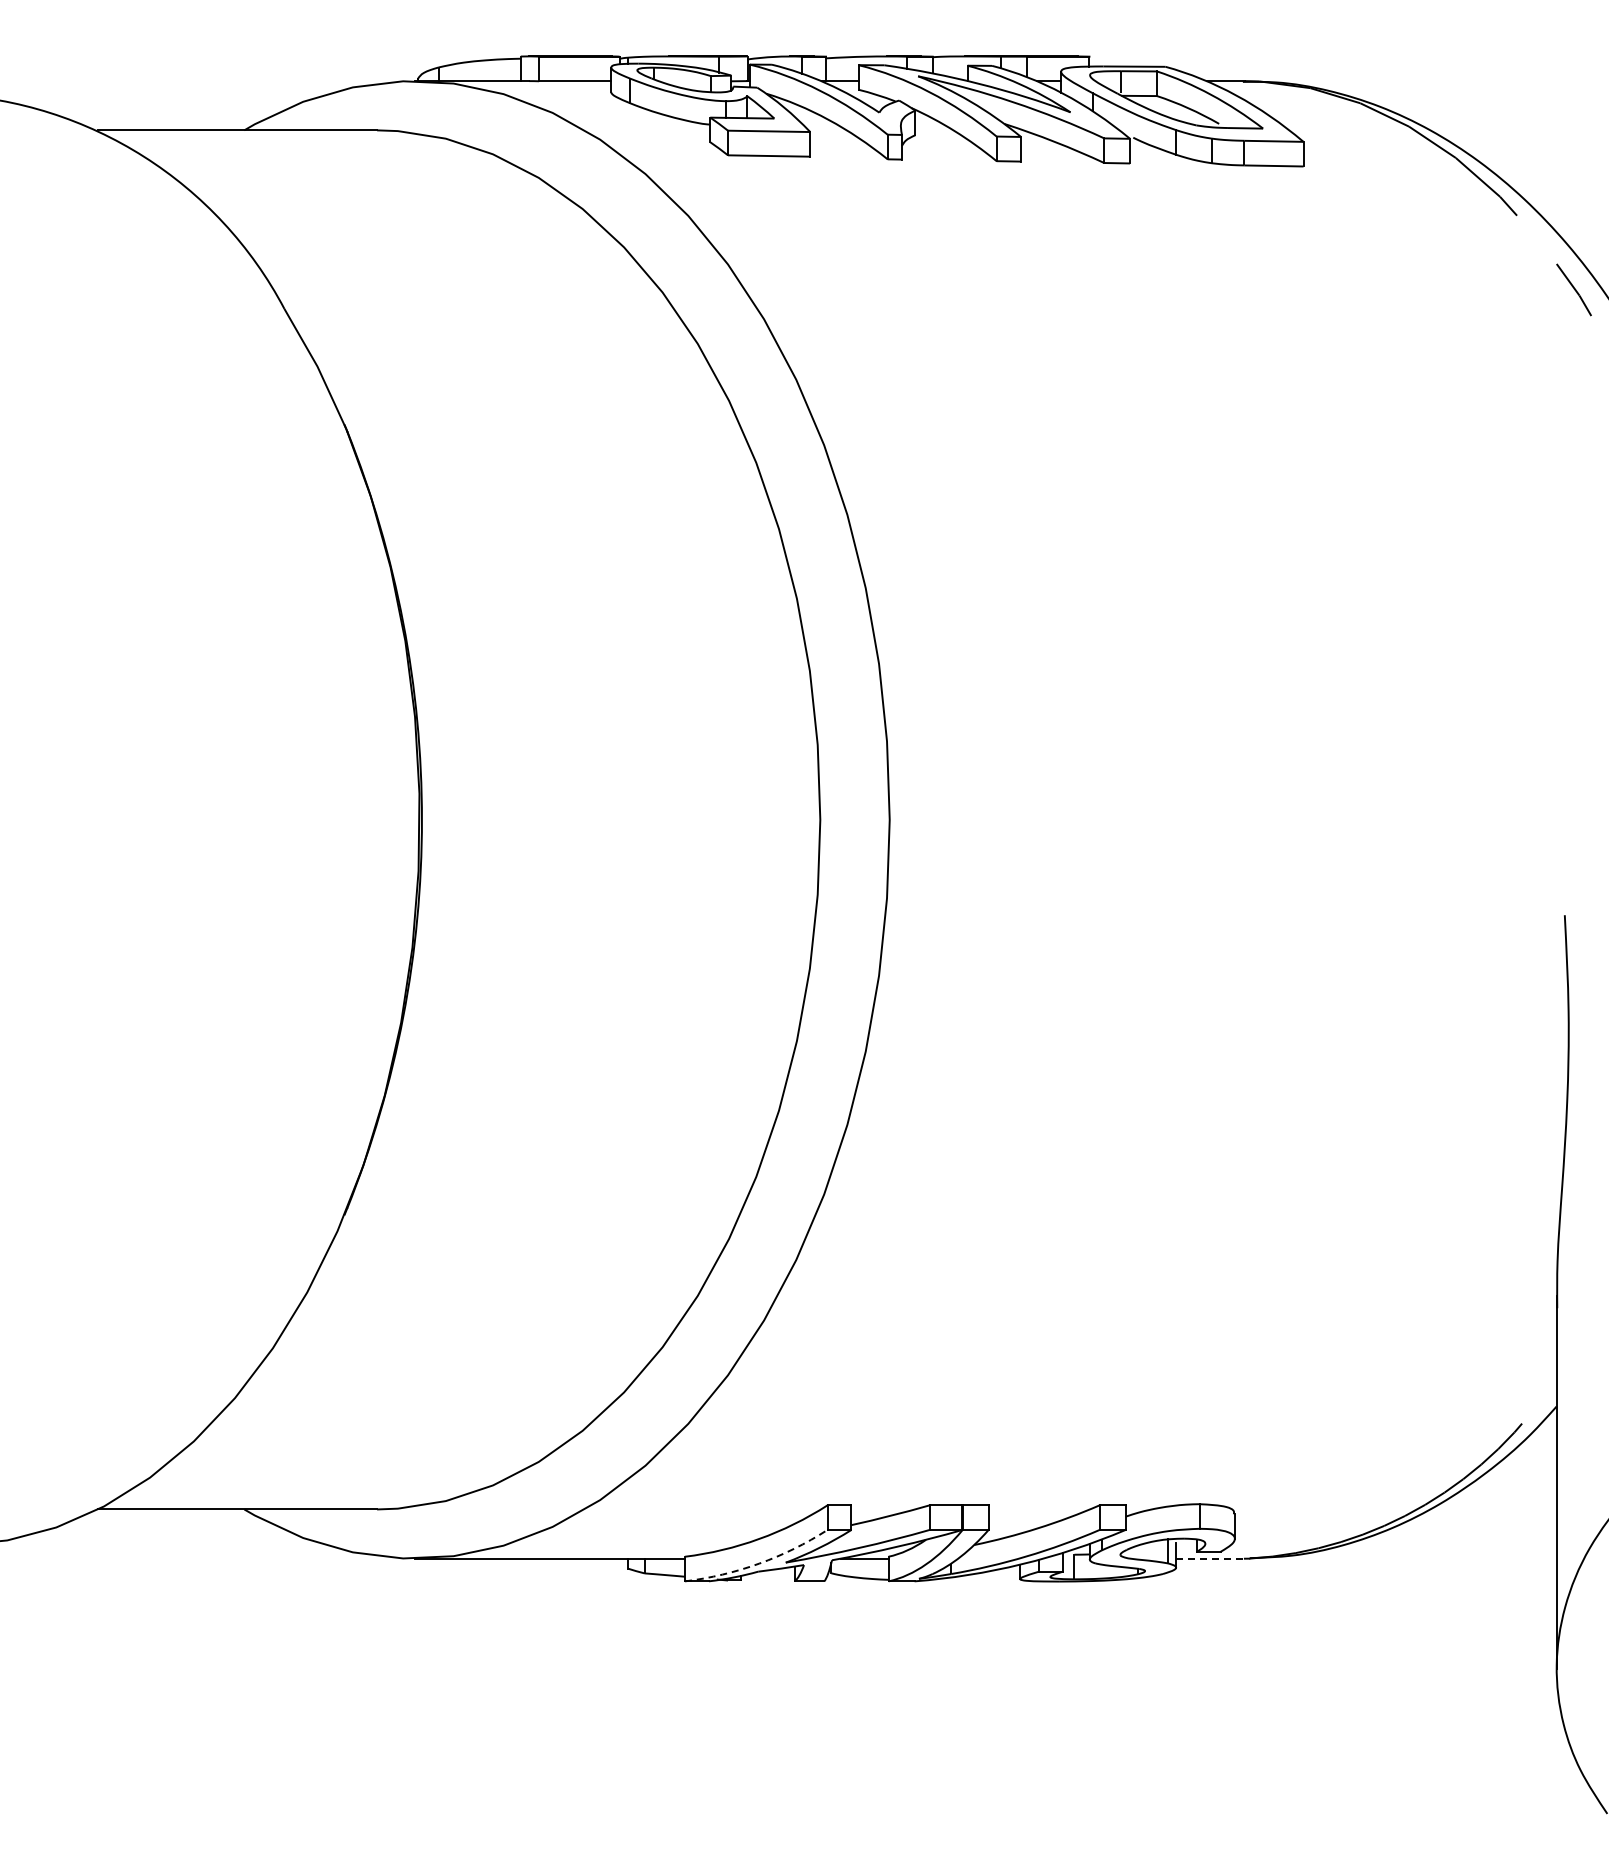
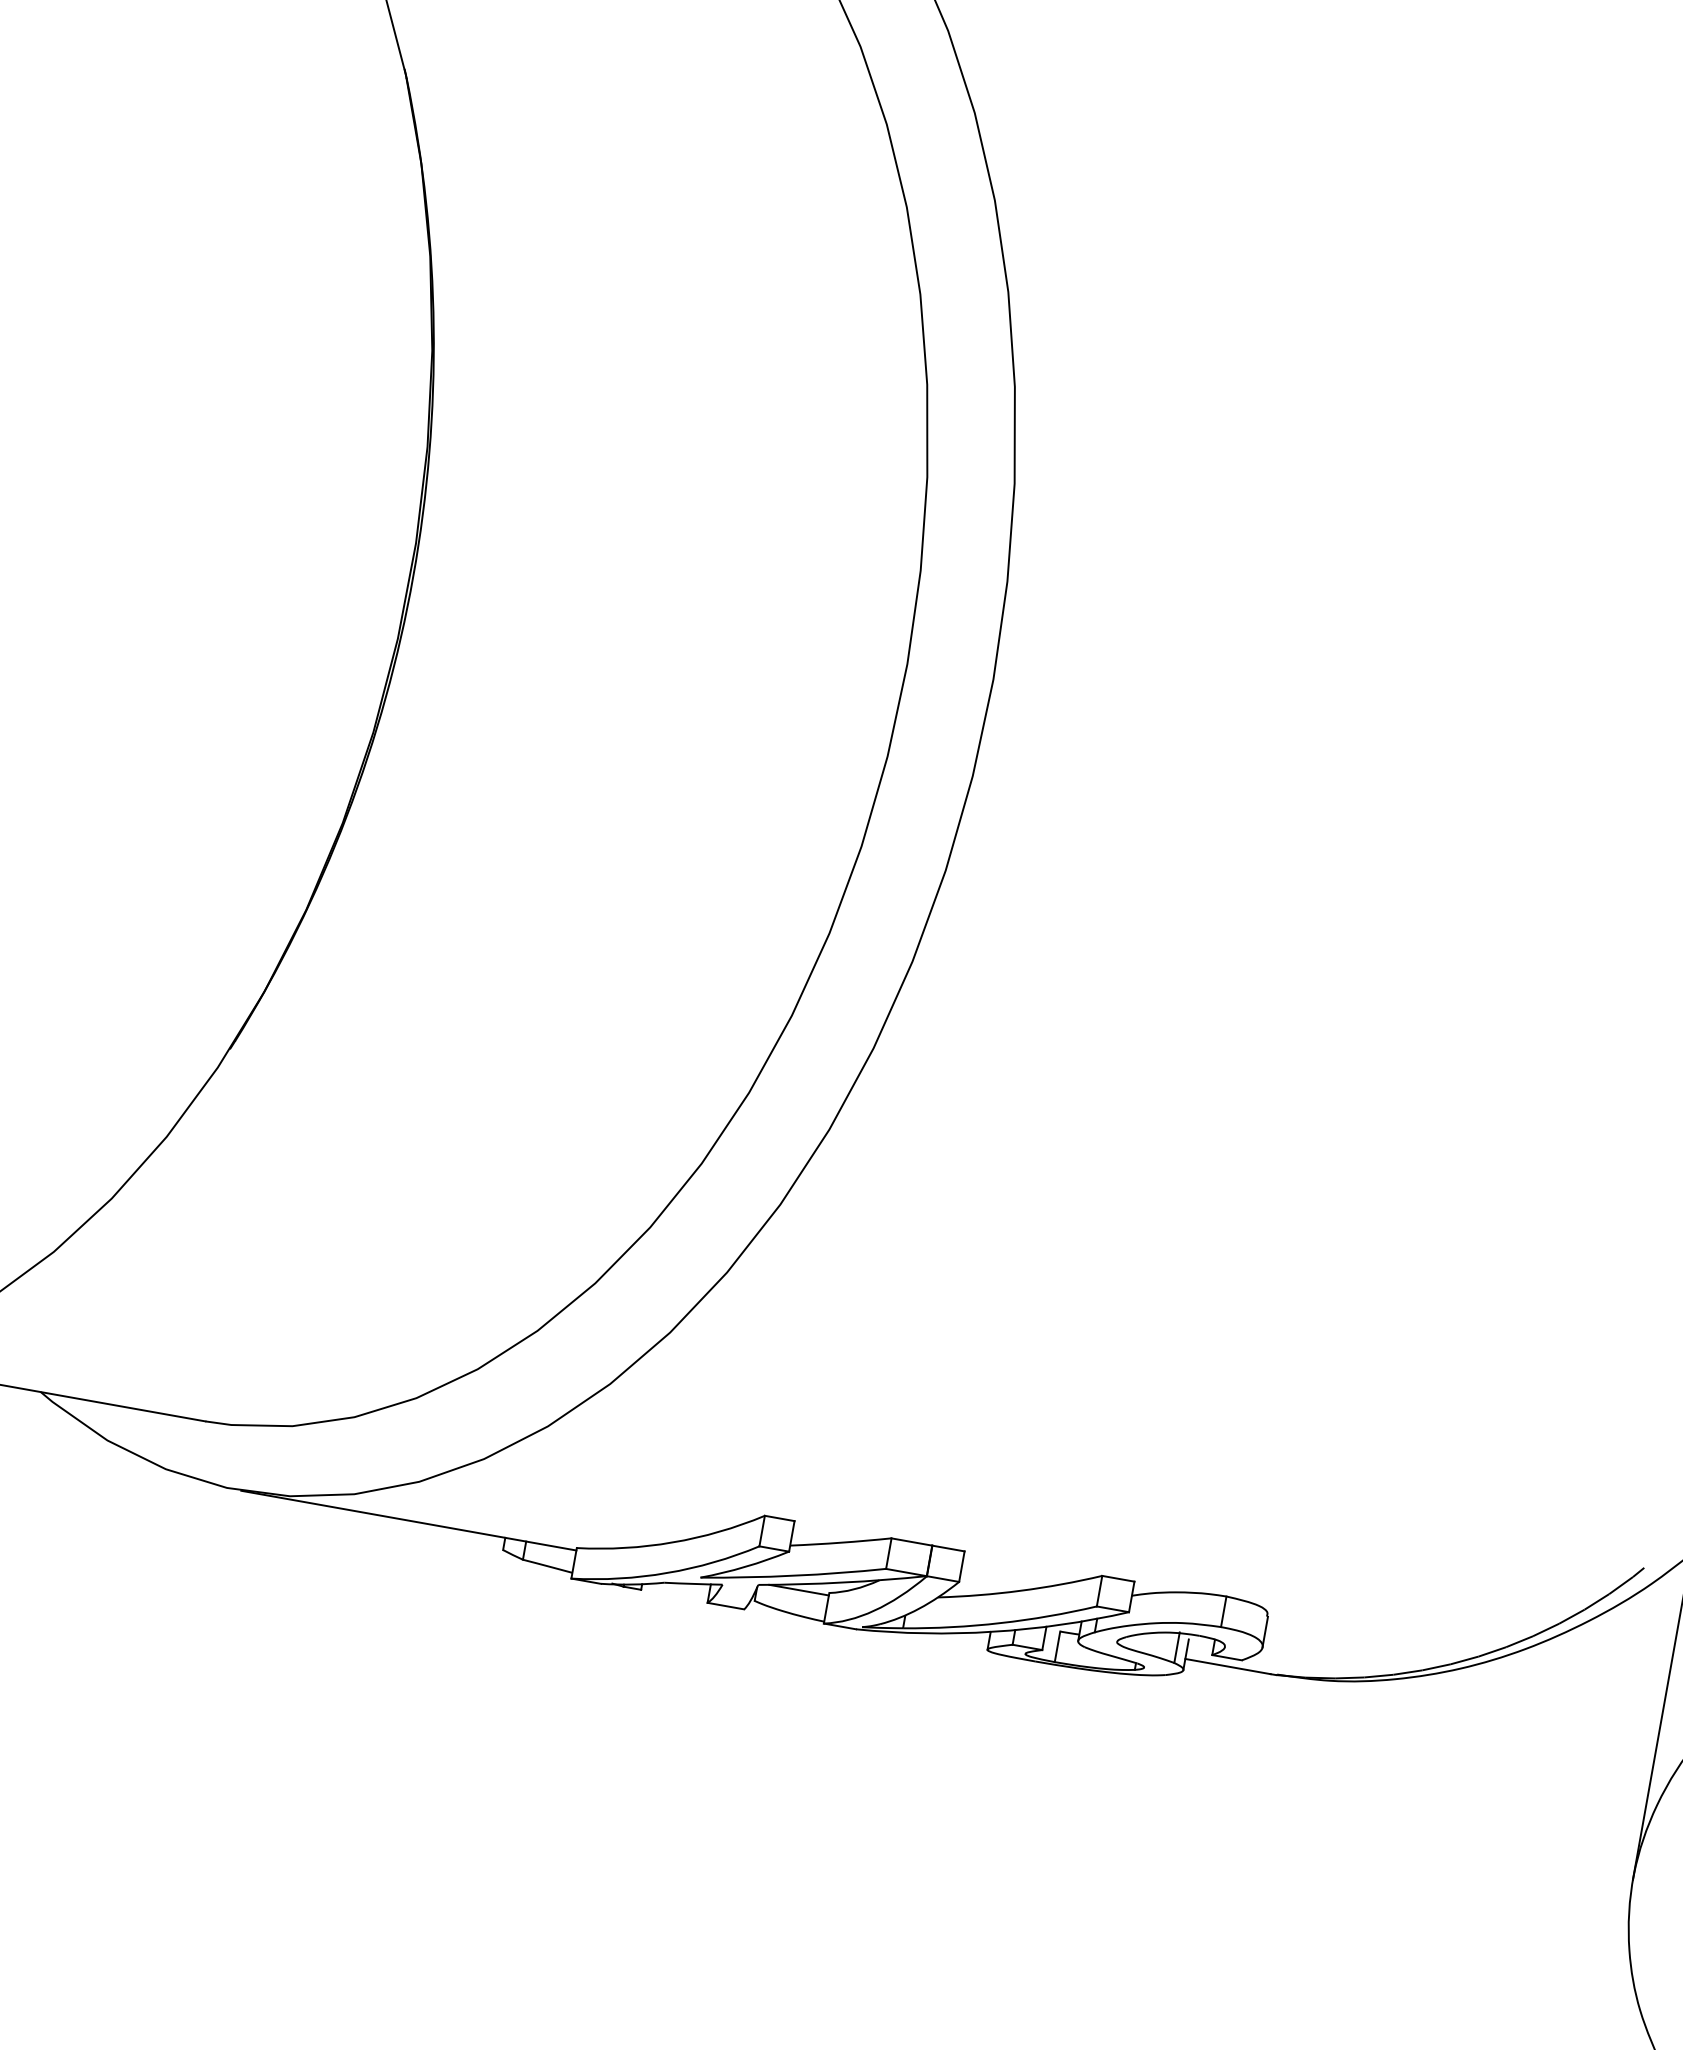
line: (1210, 1558) -> (1228, 1666), dashed -> solid
arc: (759, 1563) -> (667, 1572), dashed -> solid

